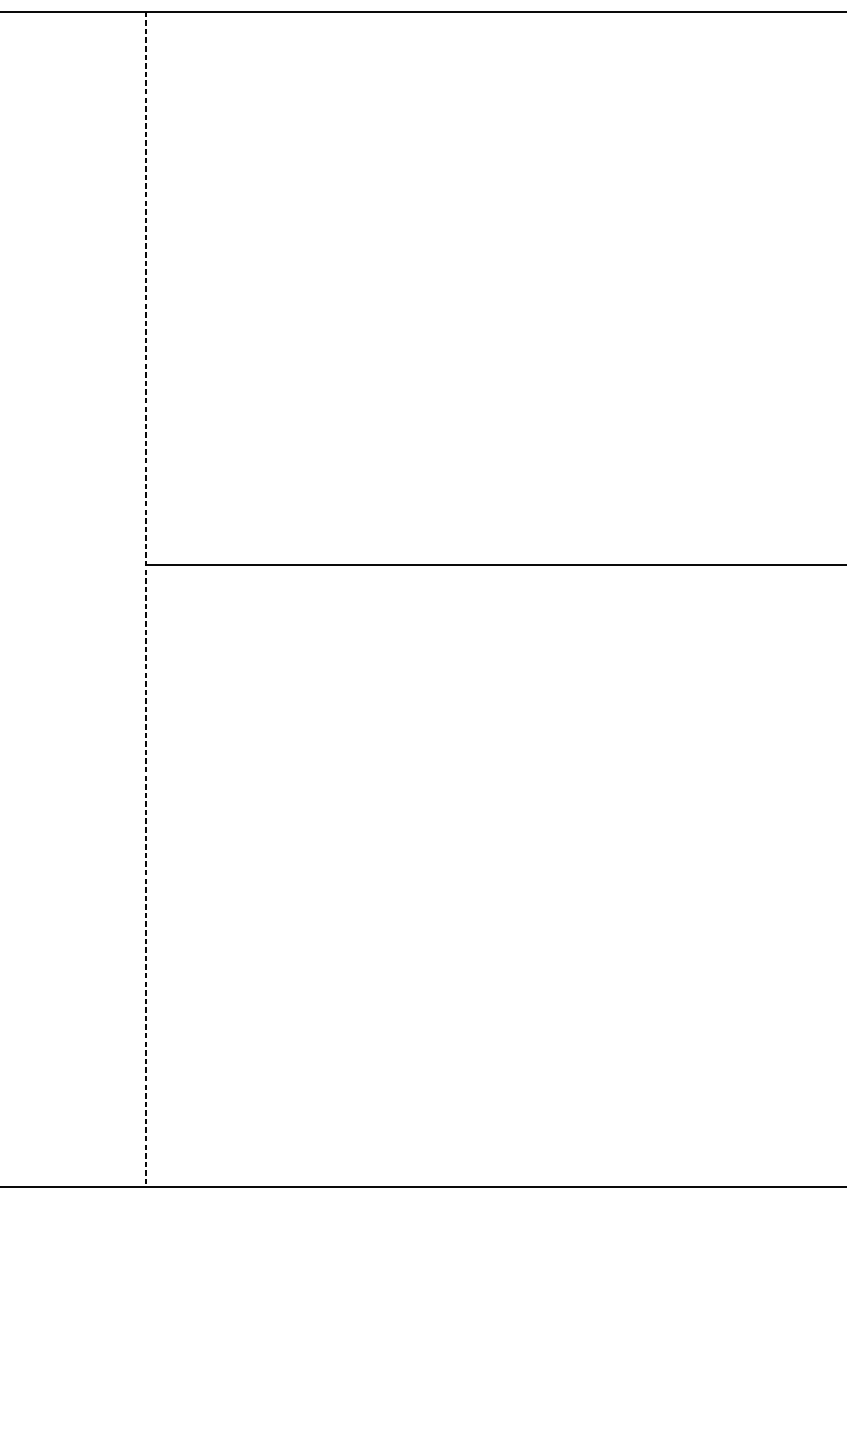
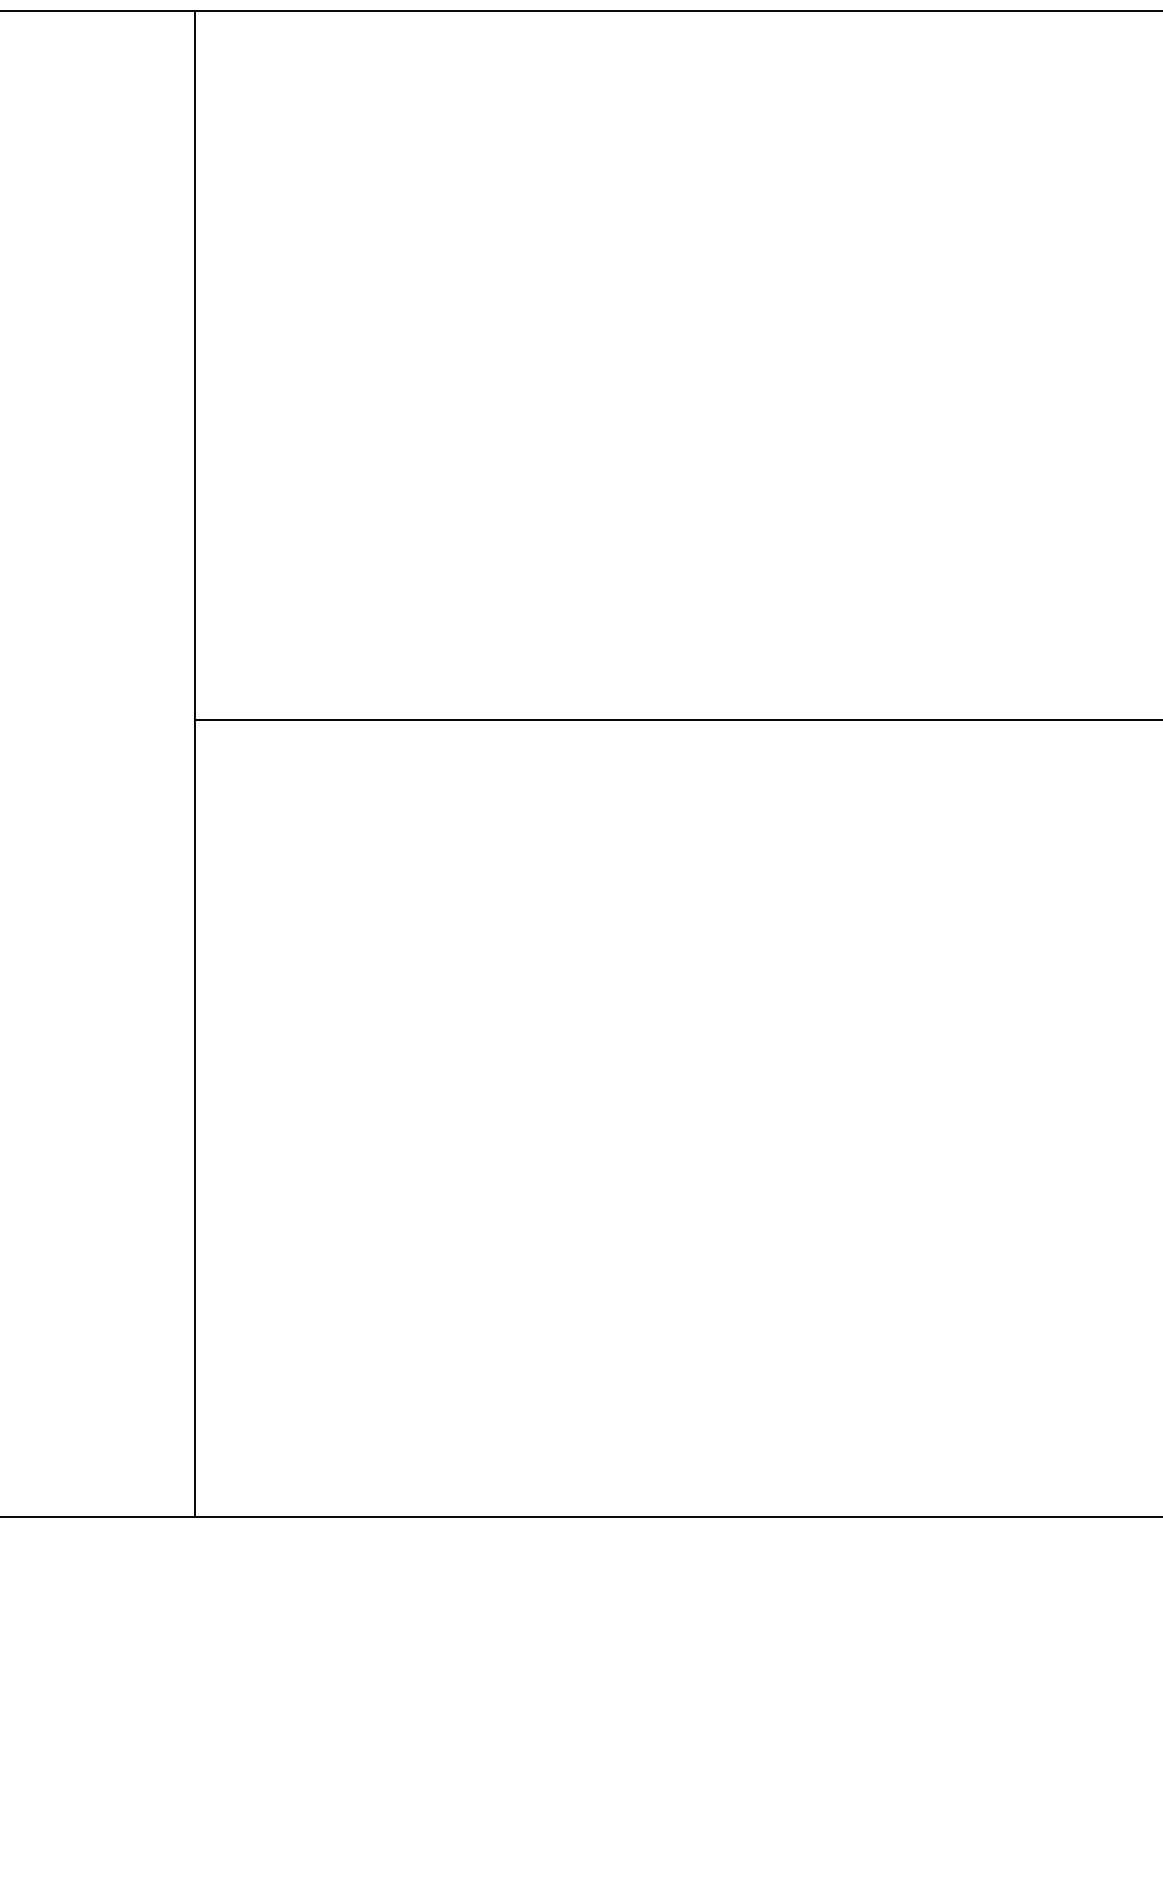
line: (145, 599) -> (194, 764), dashed -> solid

